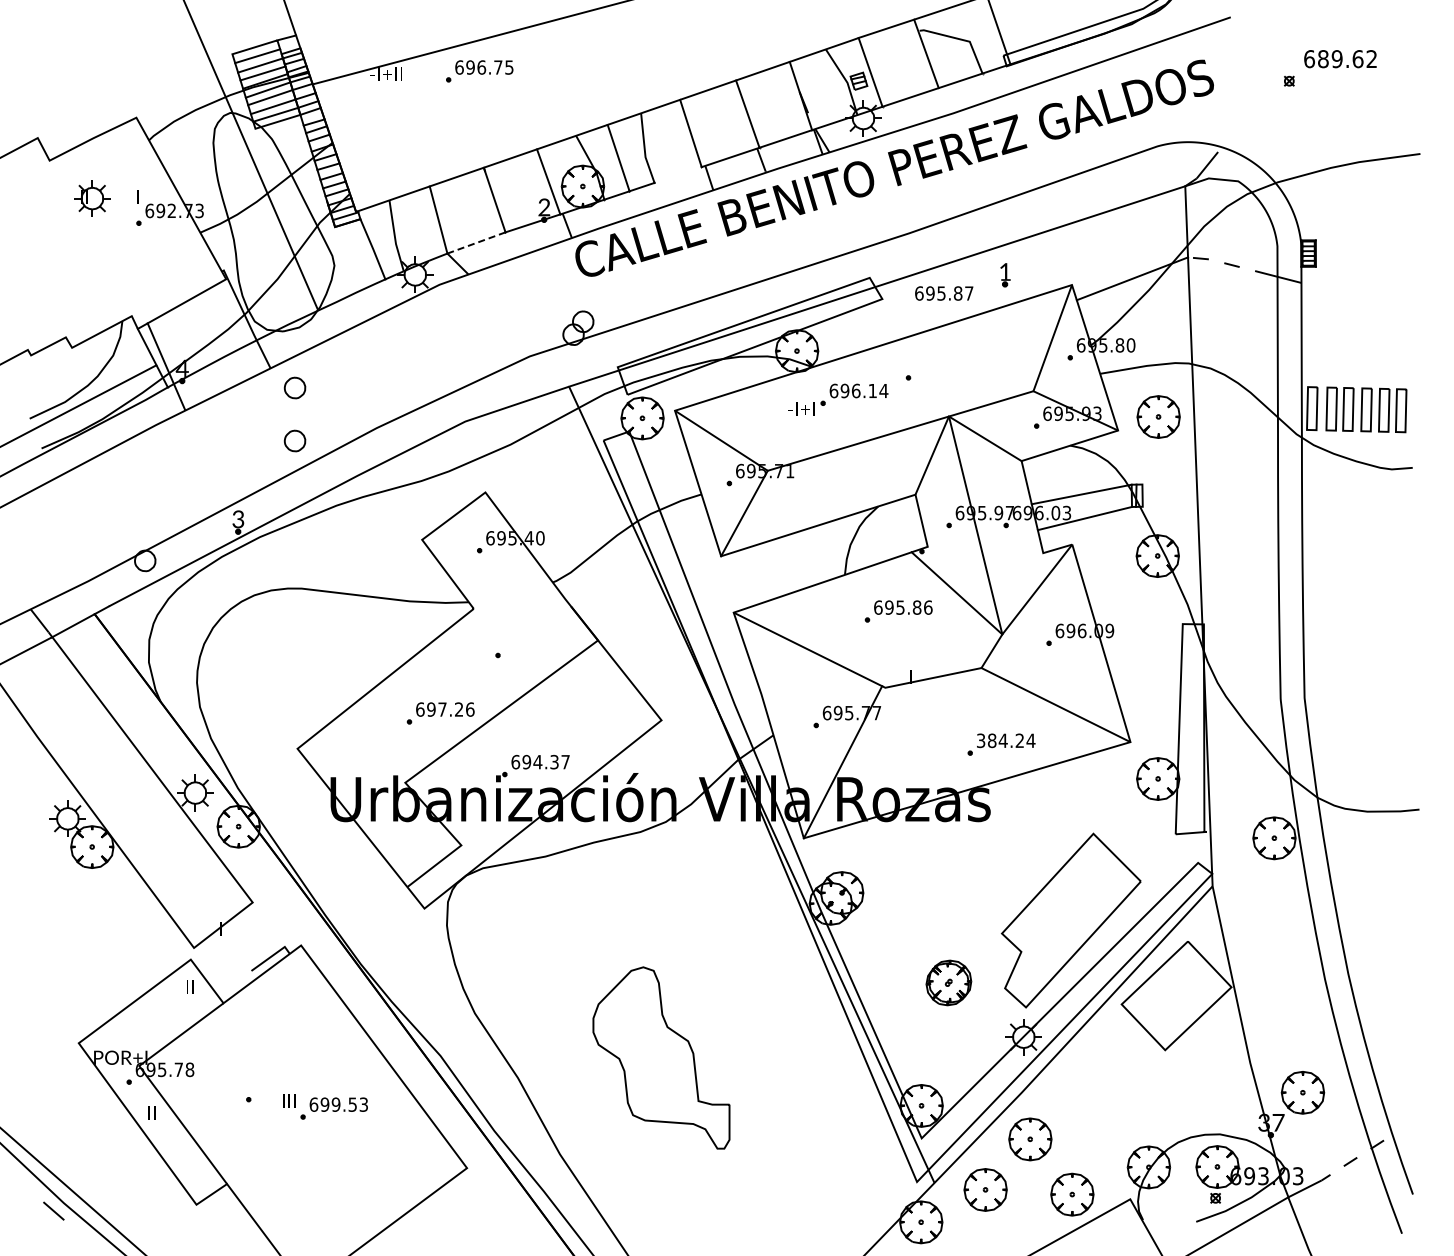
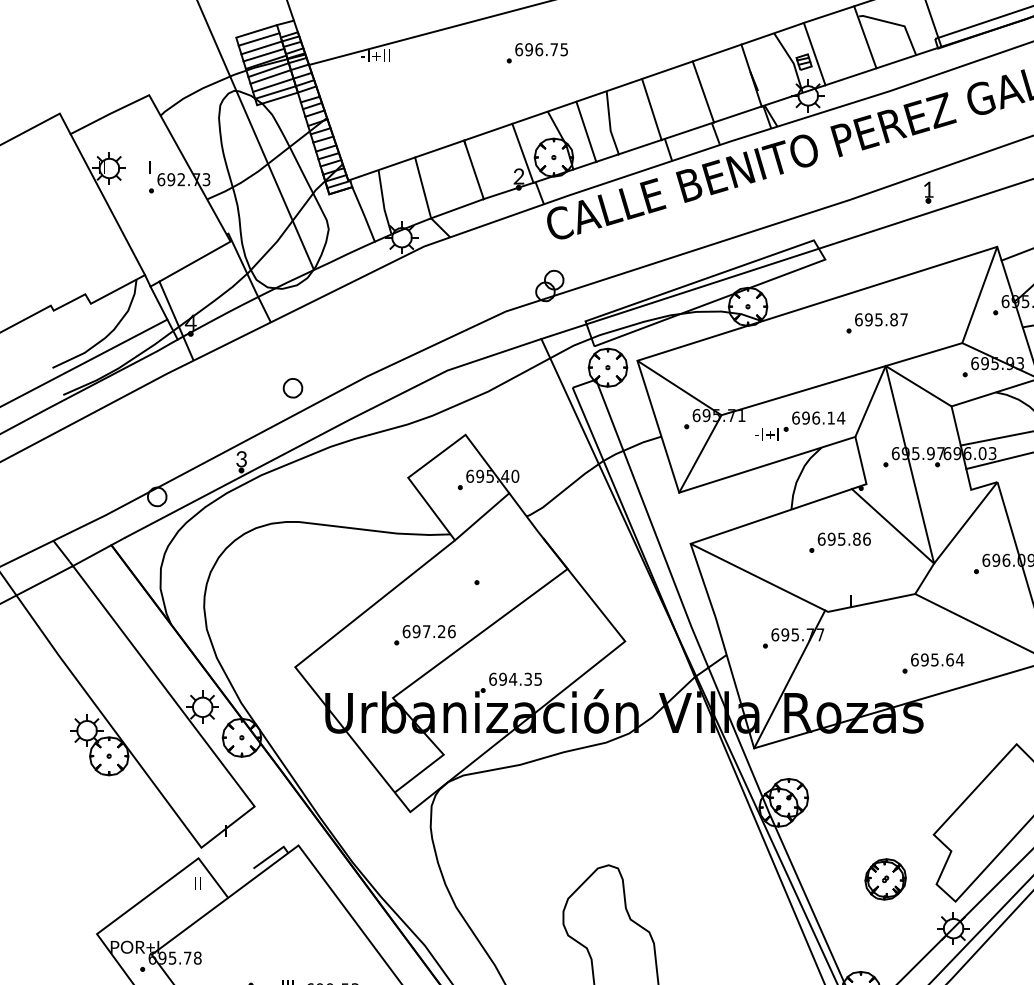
part: (479, 71) -> (537, 53), moved
line: (677, 174) -> (639, 146), added
line: (90, 238) -> (107, 204), added
line: (476, 242) -> (457, 208), dashed -> solid
part: (1005, 275) -> (928, 192), moved
text: (944, 293) -> (881, 319), moved
part: (294, 387) -> (292, 339), removed
part: (838, 399) -> (800, 425), moved
line: (503, 582) -> (481, 516), added
text: (1000, 740) -> (932, 659), 384.24 -> 695.64
text: (565, 762) -> (538, 679), 694.37 -> 694.35

